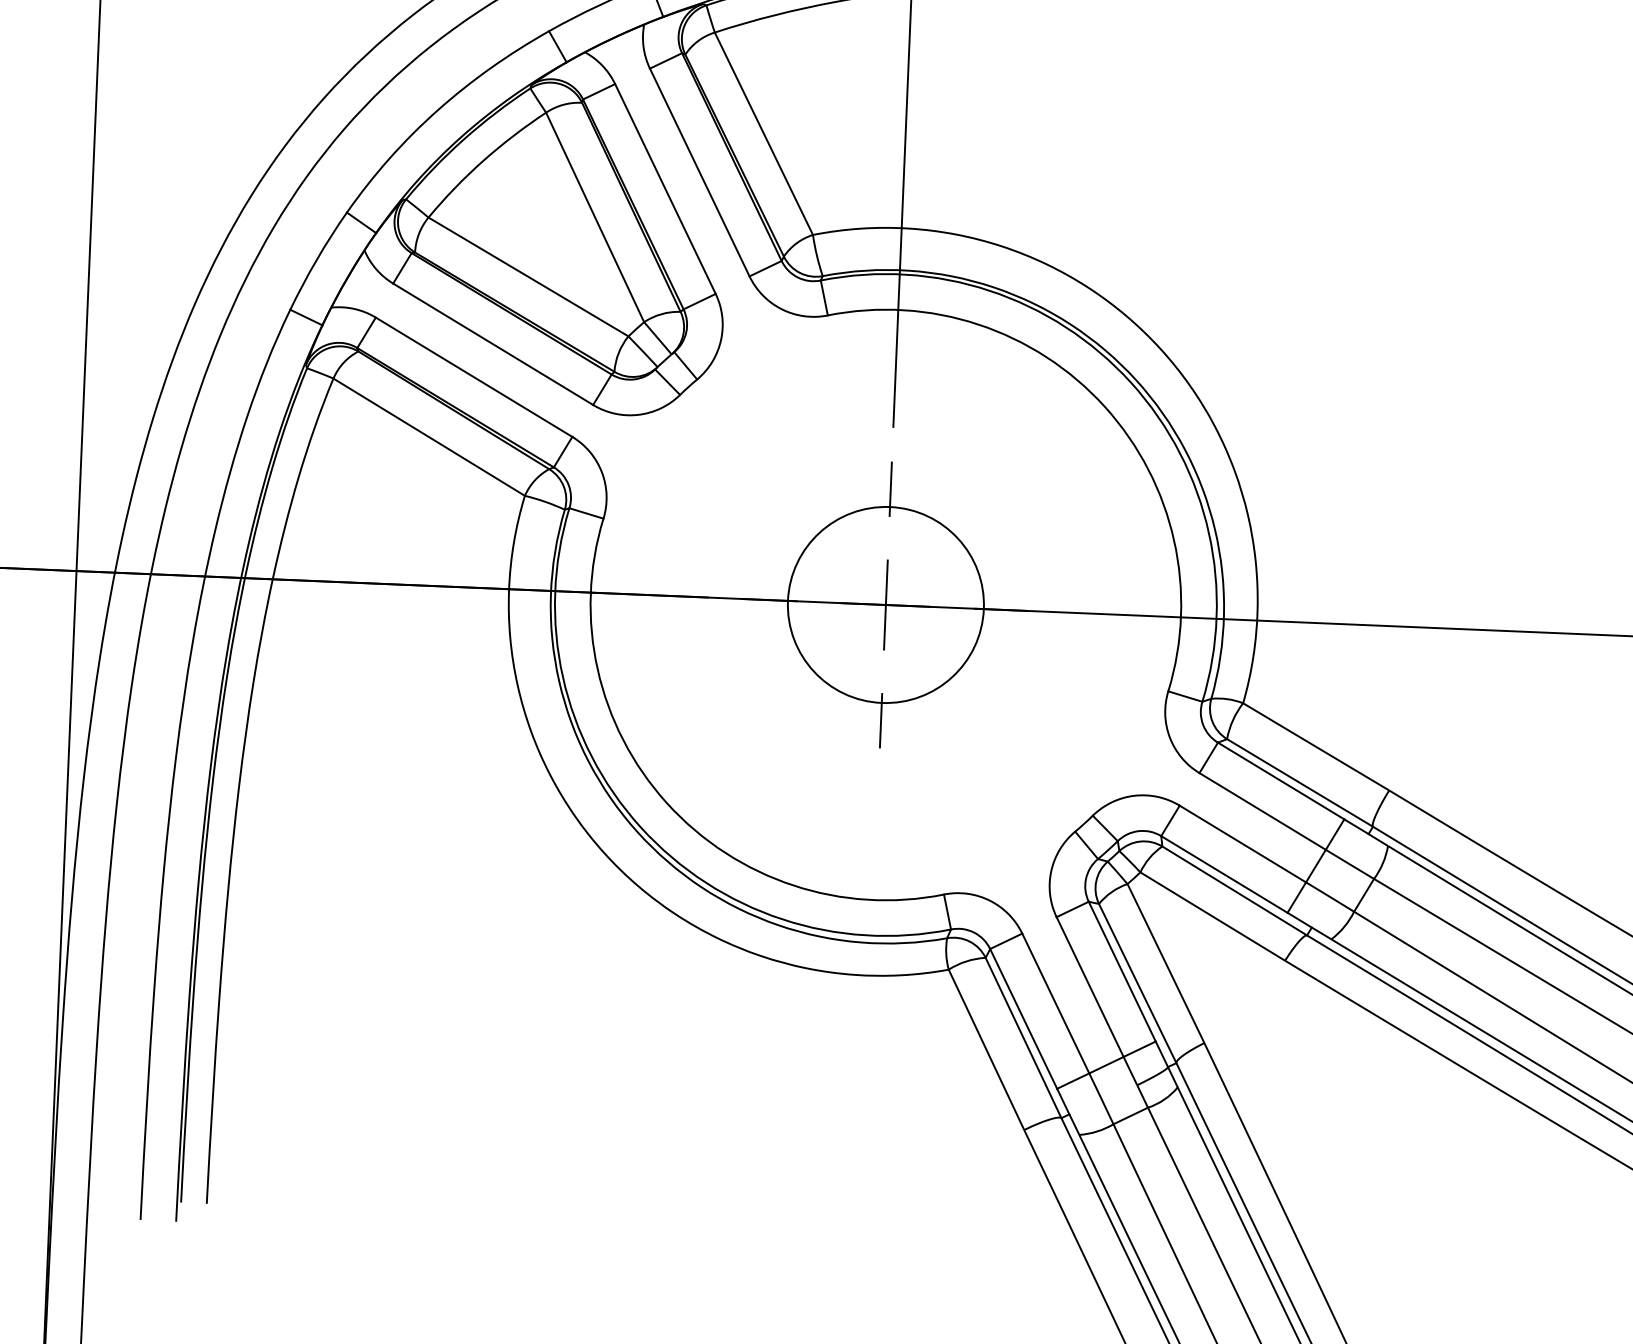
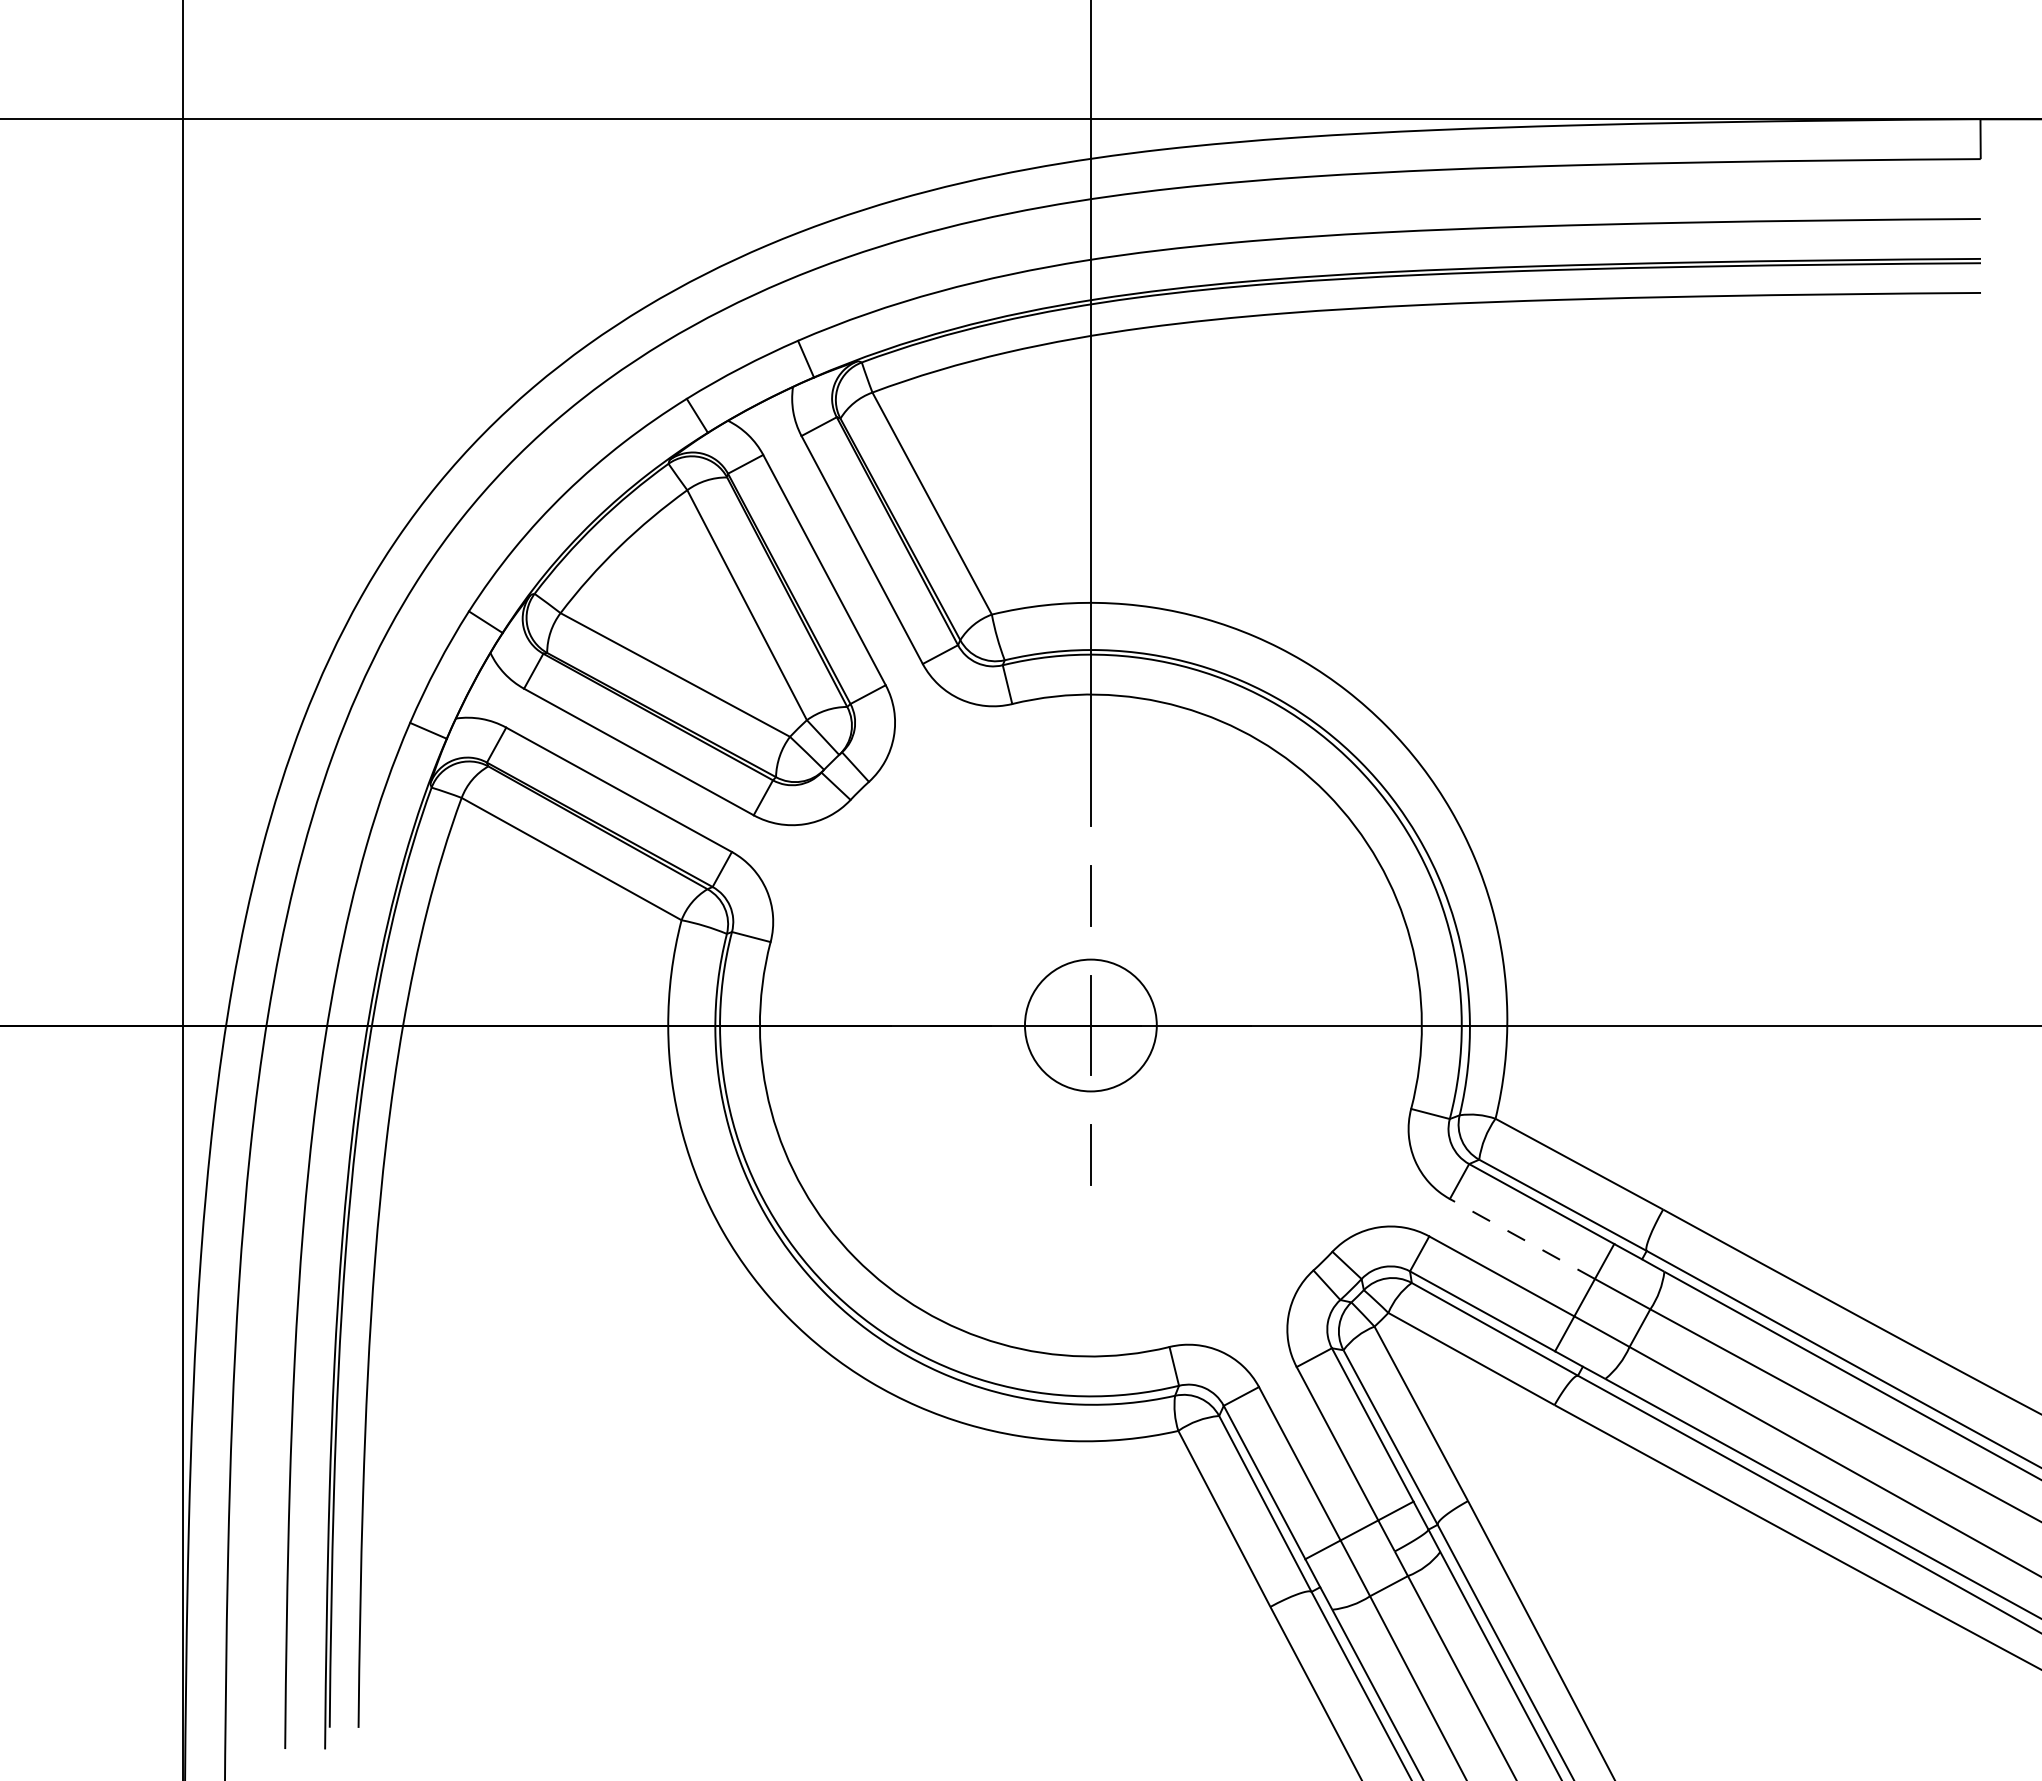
circle: (885, 604) -> (1090, 1025), size x0.6
line: (1262, 811) -> (1522, 1239), solid -> dashed

